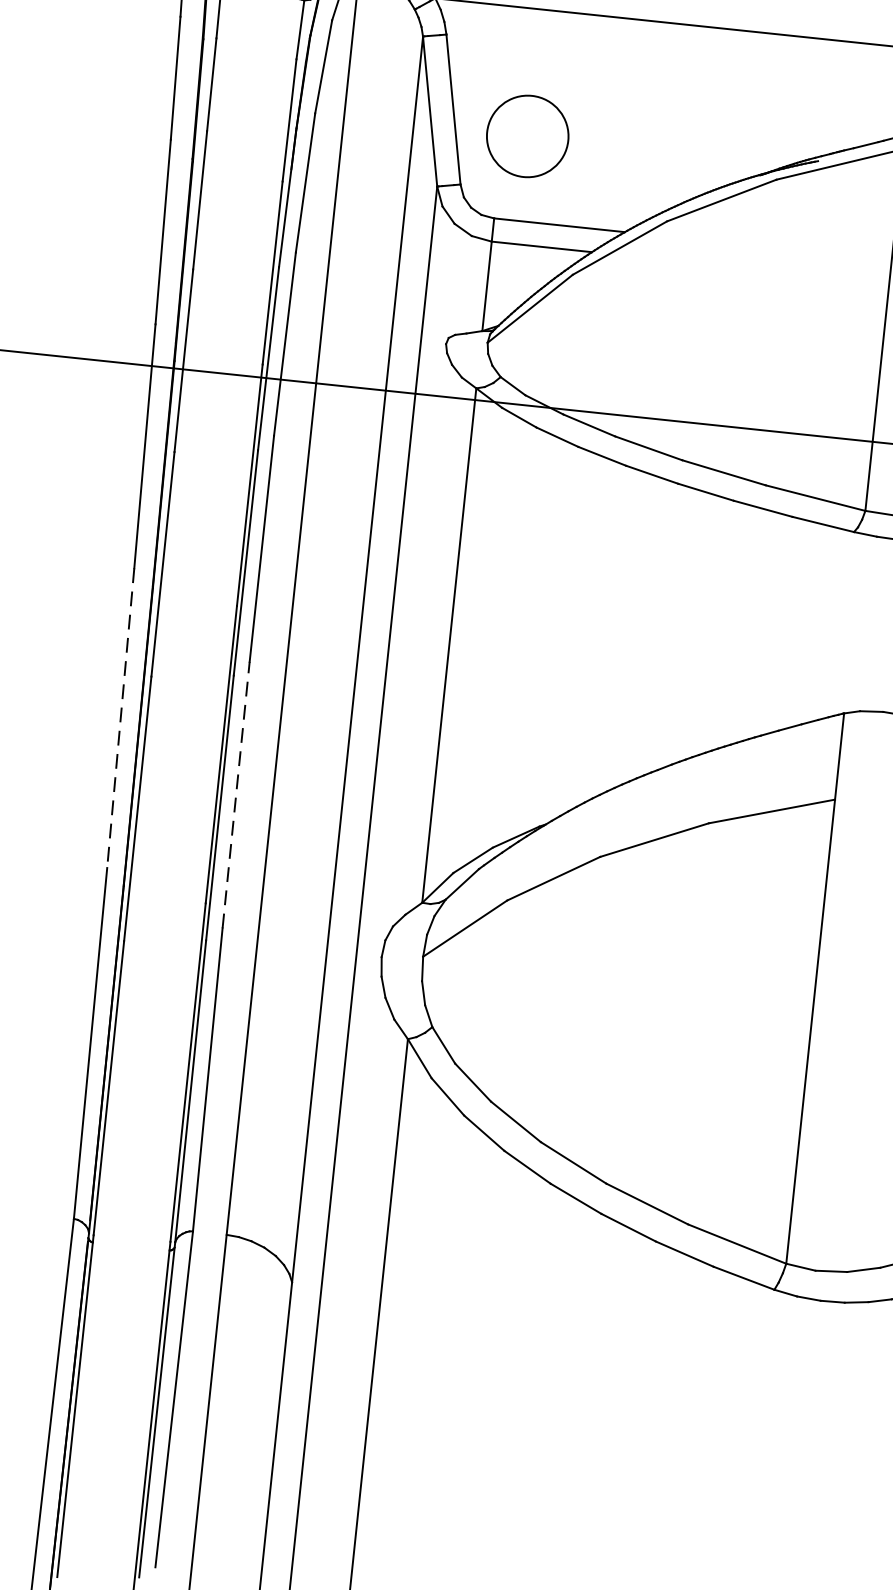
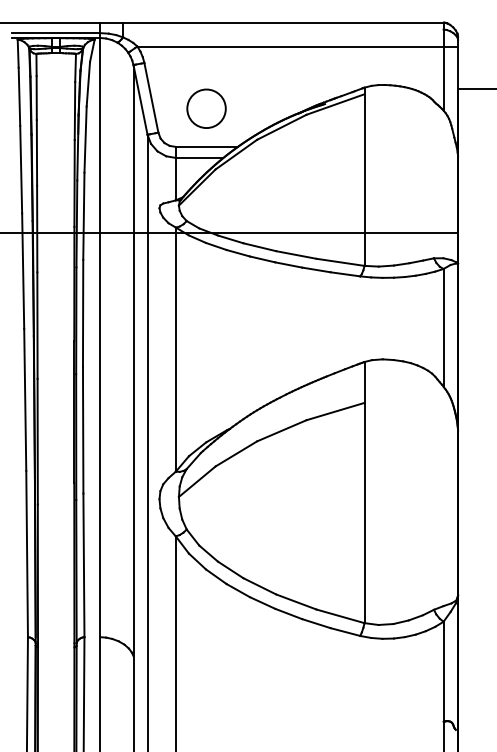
circle: (527, 135) -> (206, 108), moved
line: (121, 719) -> (25, 400), dashed -> solid
line: (236, 793) -> (83, 429), dashed -> solid

